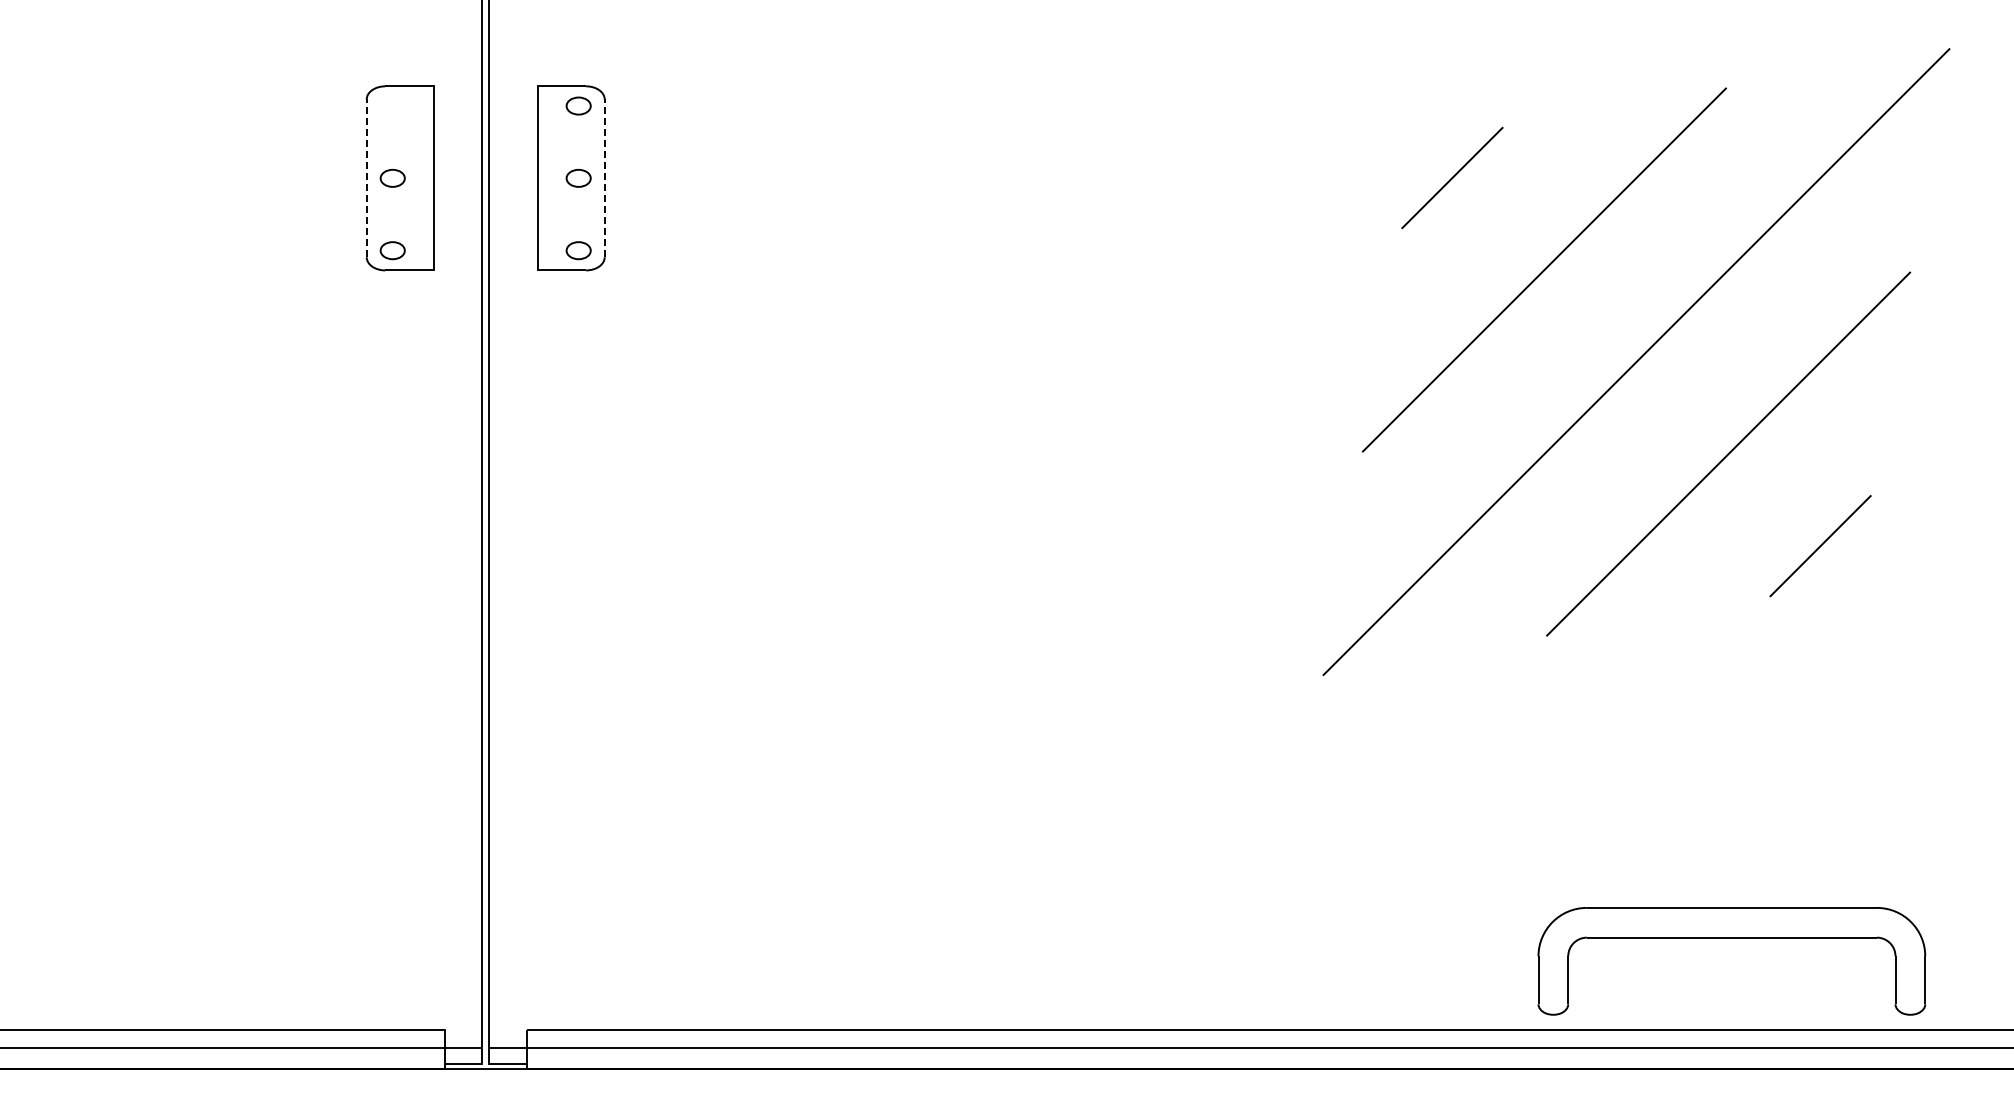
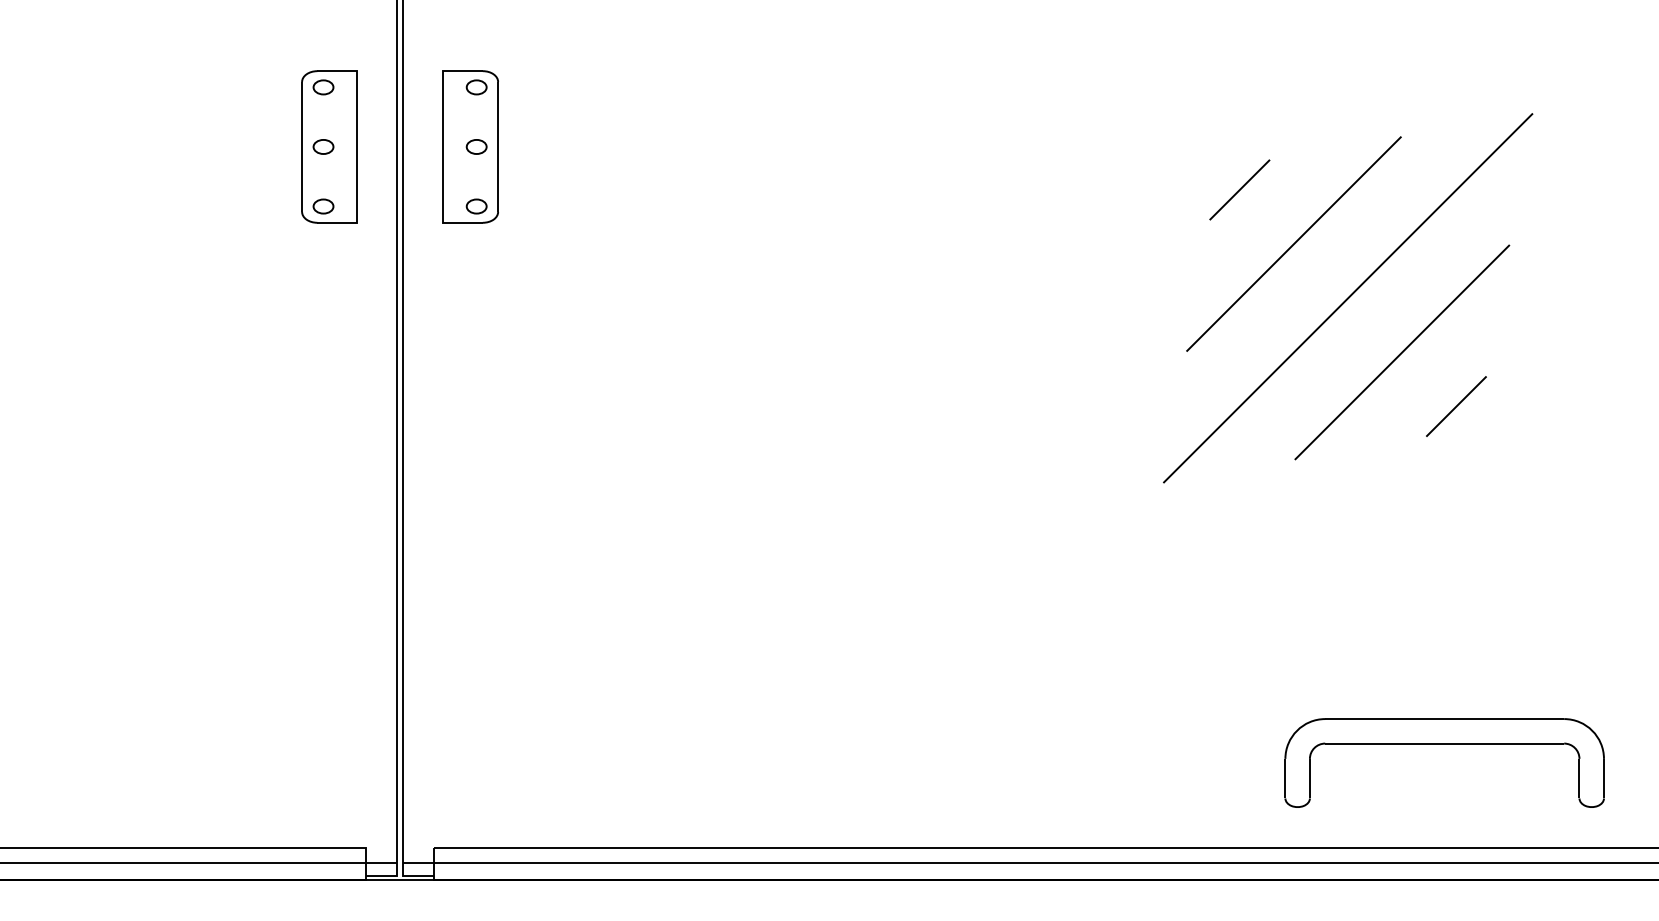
part: (392, 105) -> (323, 86), added
line: (366, 178) -> (301, 147), dashed -> solid
line: (604, 178) -> (497, 147), dashed -> solid
part: (1636, 361) -> (1348, 297), size x0.71
part: (1731, 938) -> (1444, 744), moved

